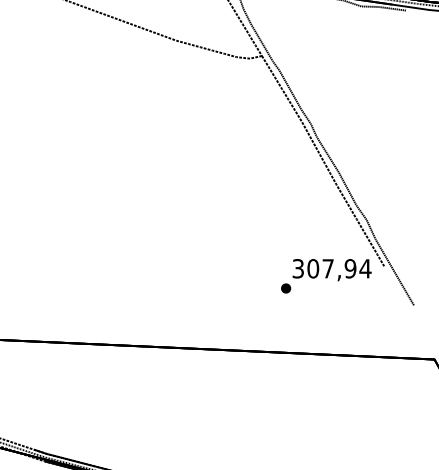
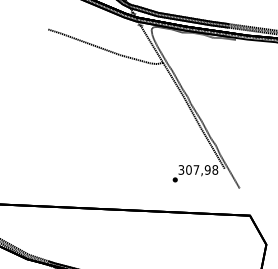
text: (363, 267) -> (214, 169), 307,94 -> 307,98

